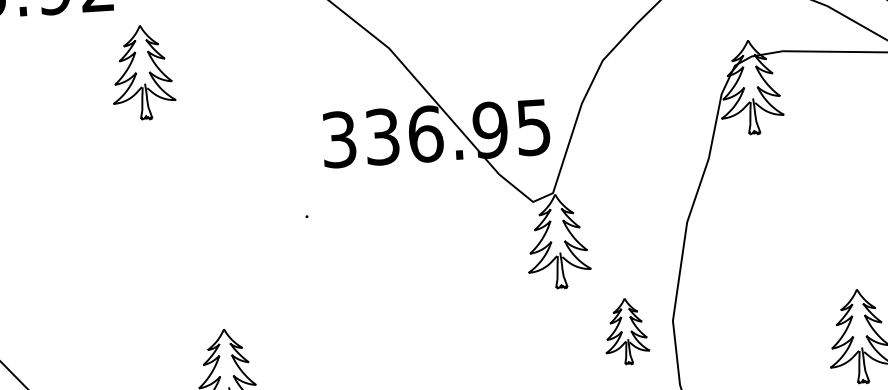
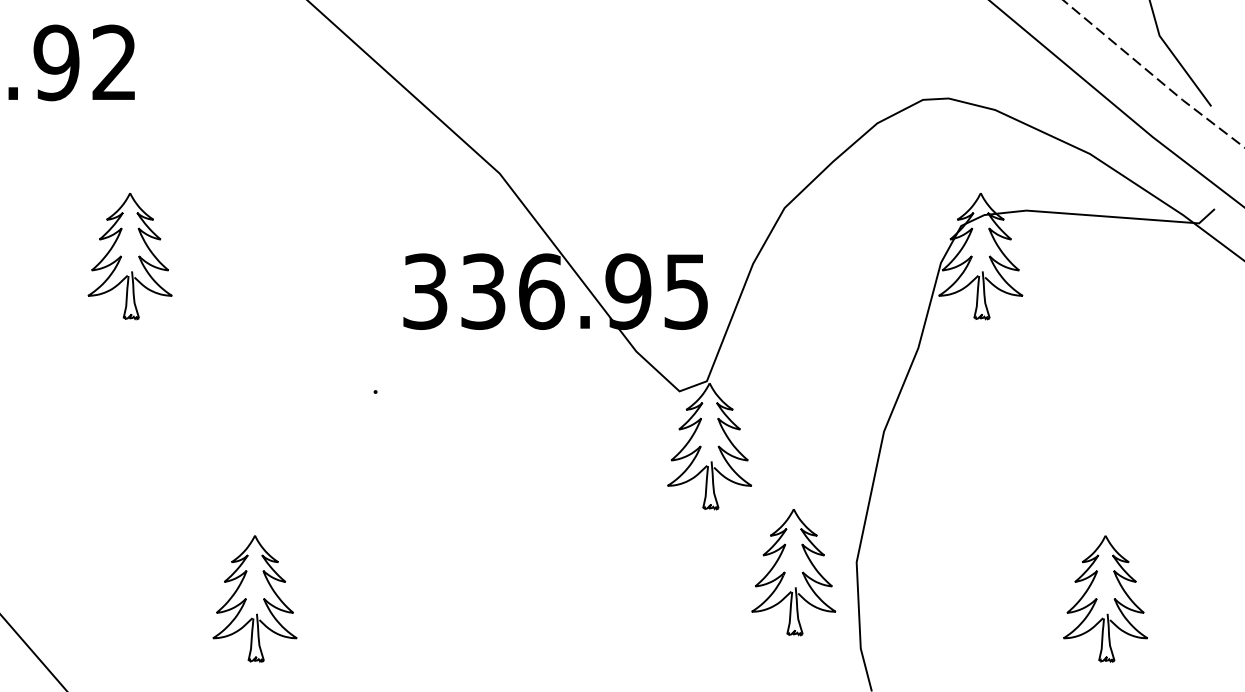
part: (142, 72) -> (129, 256), moved
part: (626, 331) -> (793, 572), size x1.43

